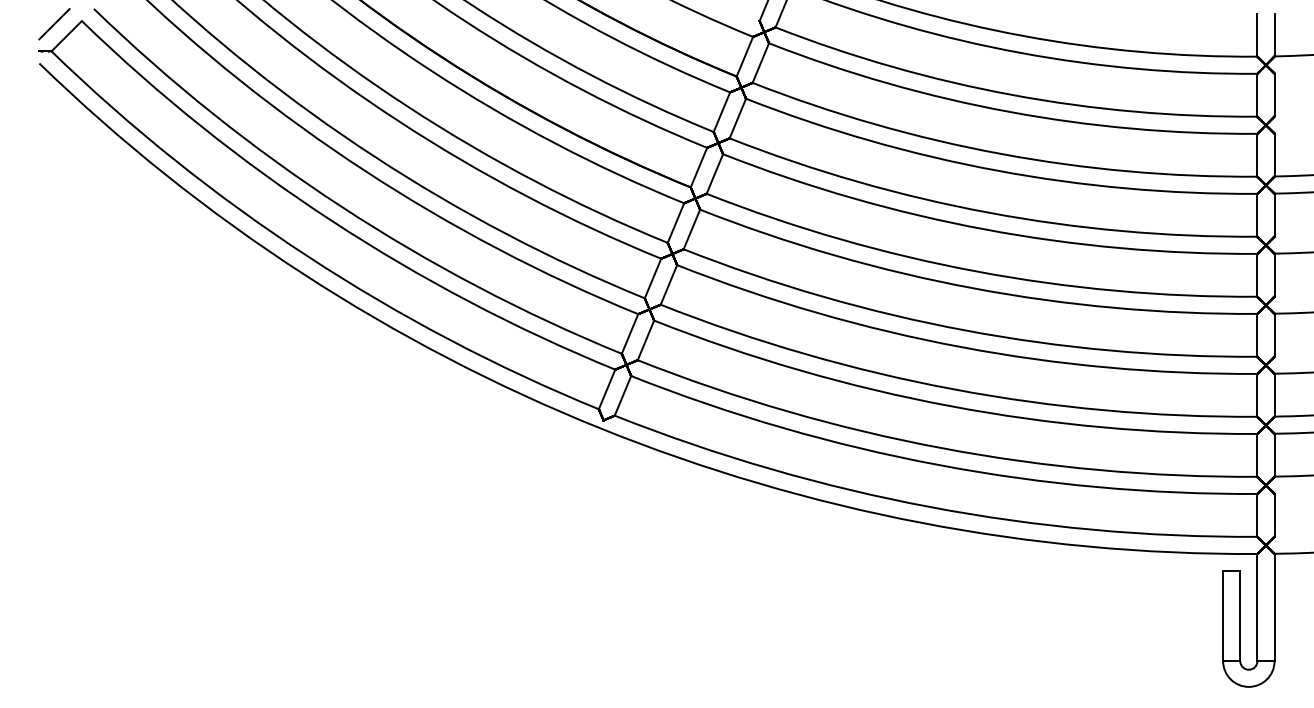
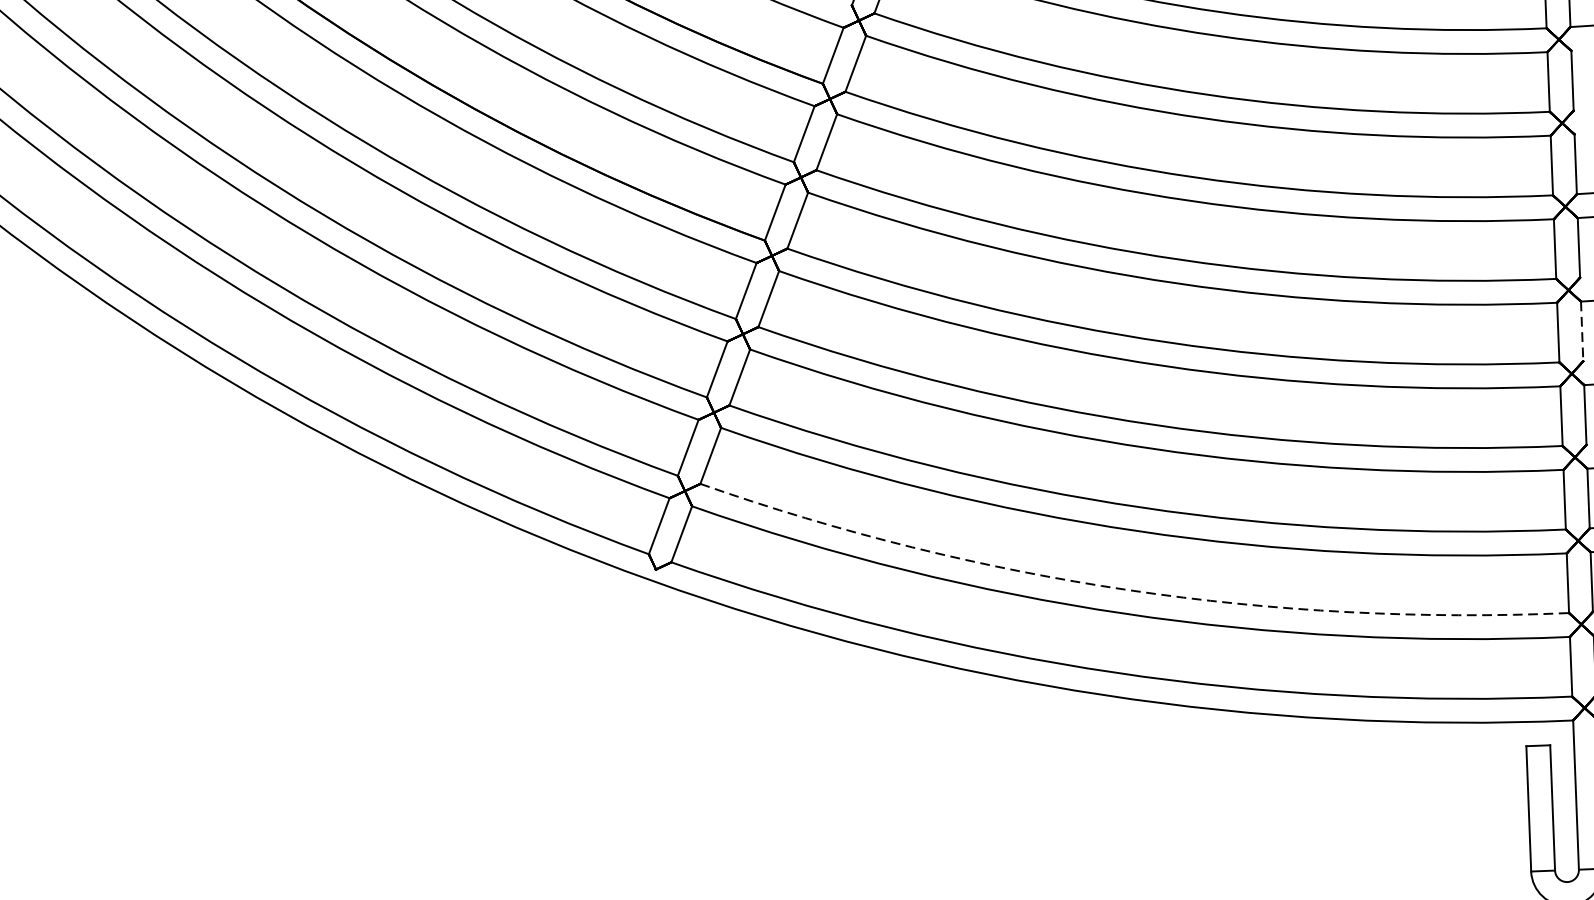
line: (1274, 275) -> (1582, 331), solid -> dashed
arc: (942, 448) -> (1129, 590), solid -> dashed

